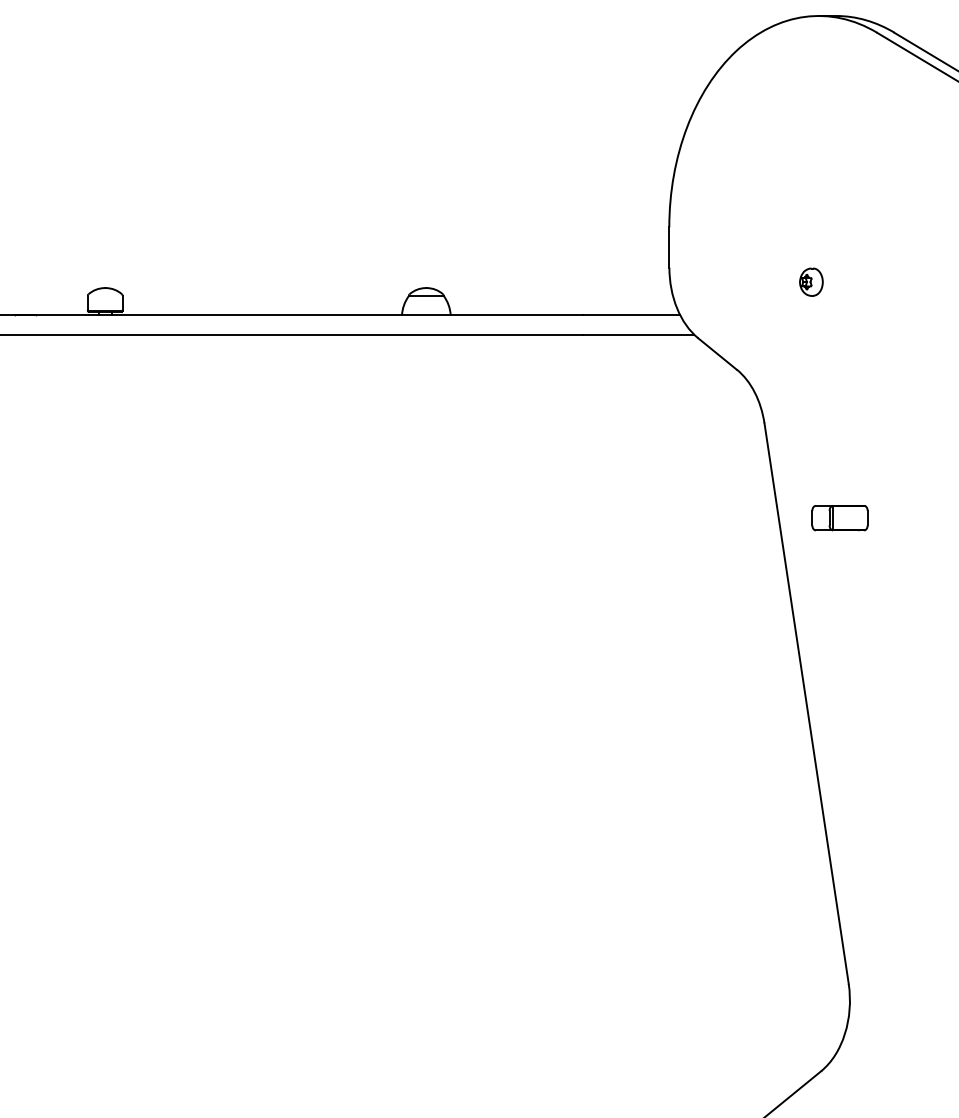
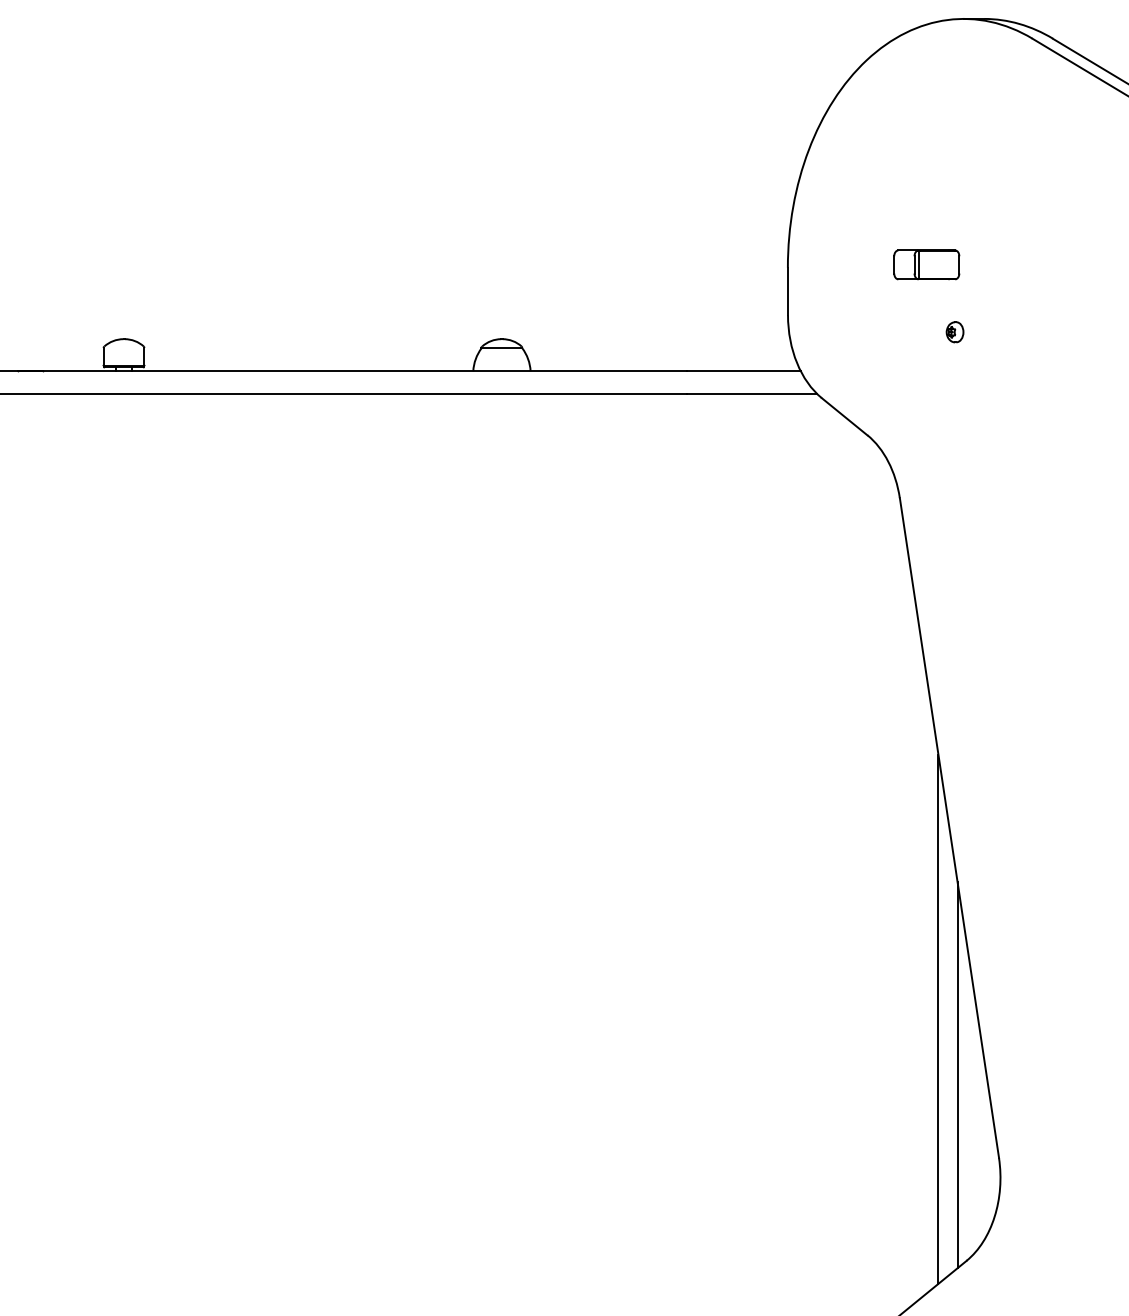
part: (810, 282) -> (954, 332), size x0.62
part: (839, 517) -> (926, 264), moved
line: (797, 865) -> (938, 1018), added
line: (813, 913) -> (957, 1075), added

